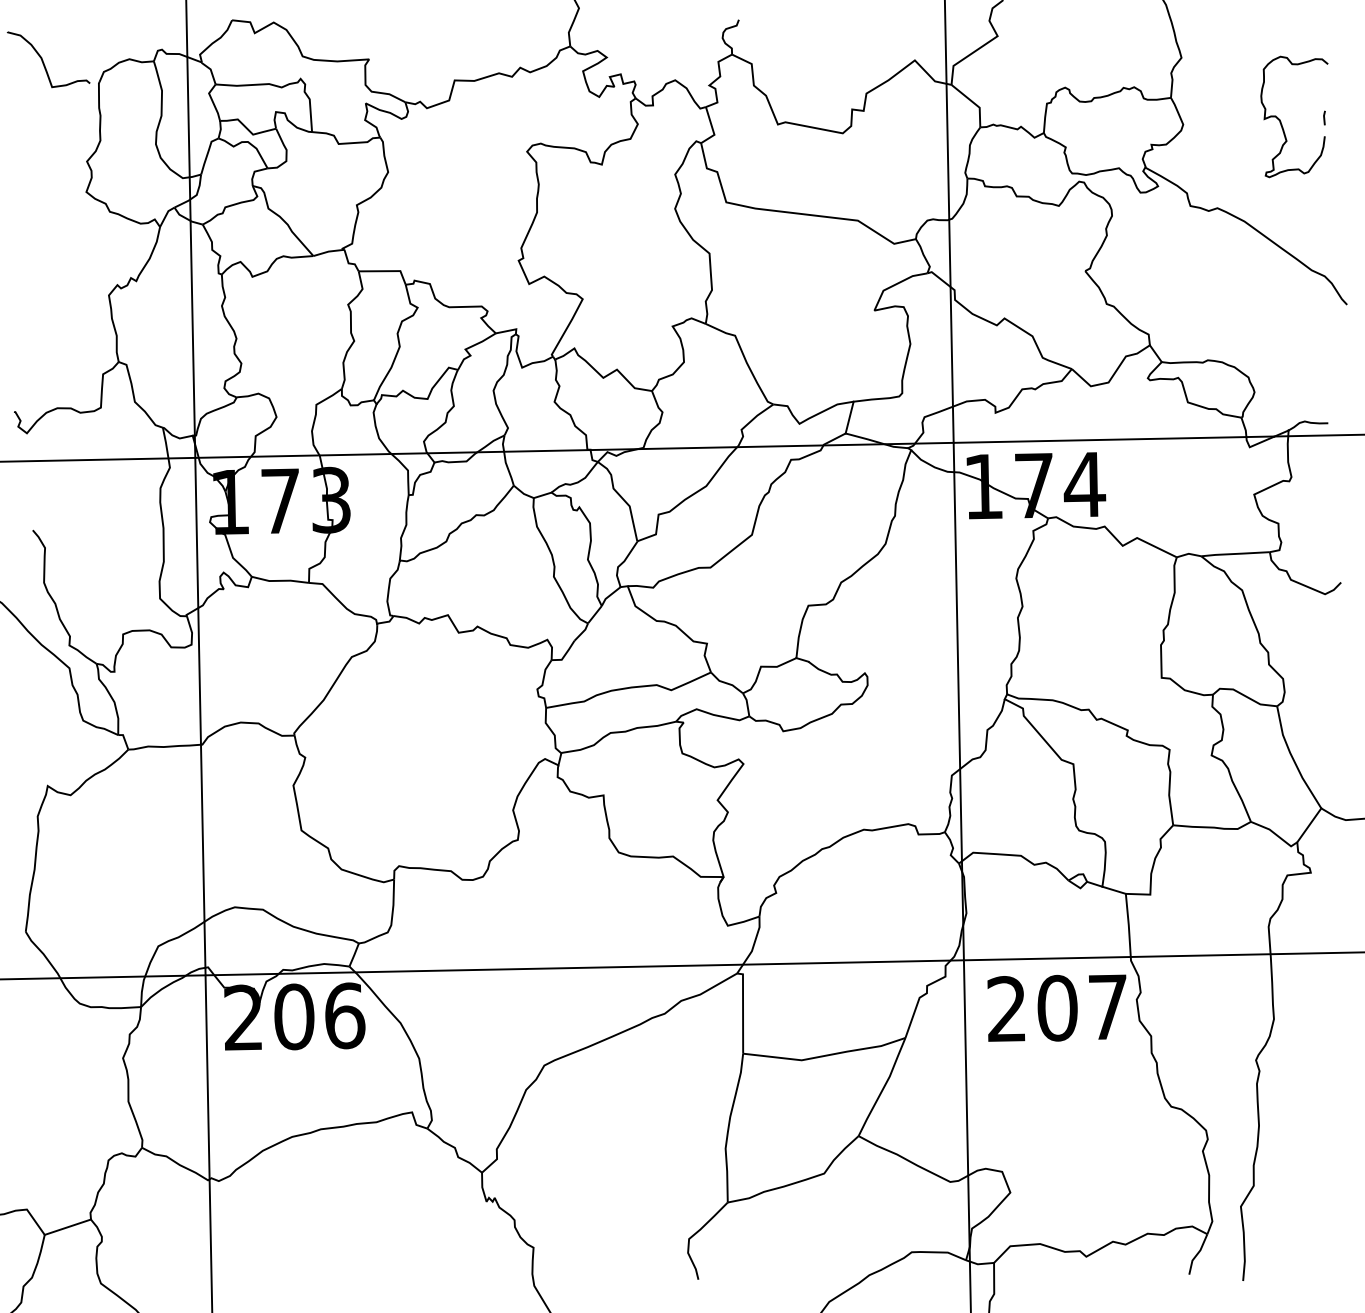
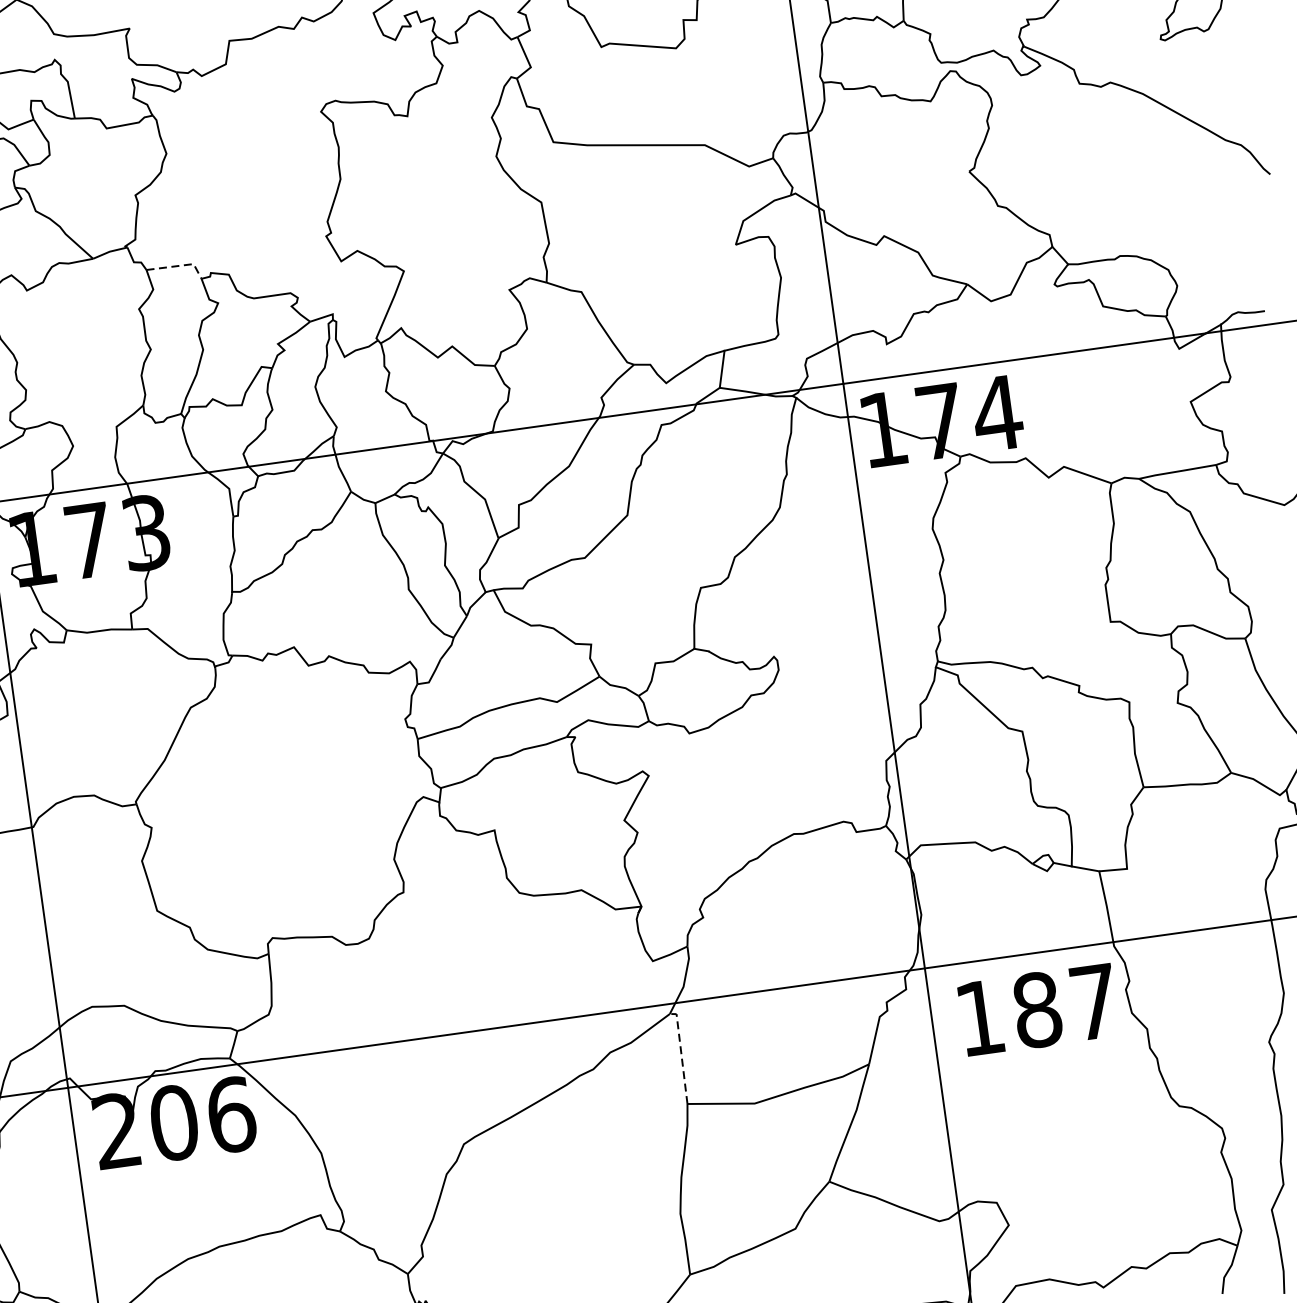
line: (387, 271) -> (179, 266), solid -> dashed
text: (1032, 1008) -> (1009, 1013), 207 -> 187
line: (743, 1010) -> (682, 1055), solid -> dashed

